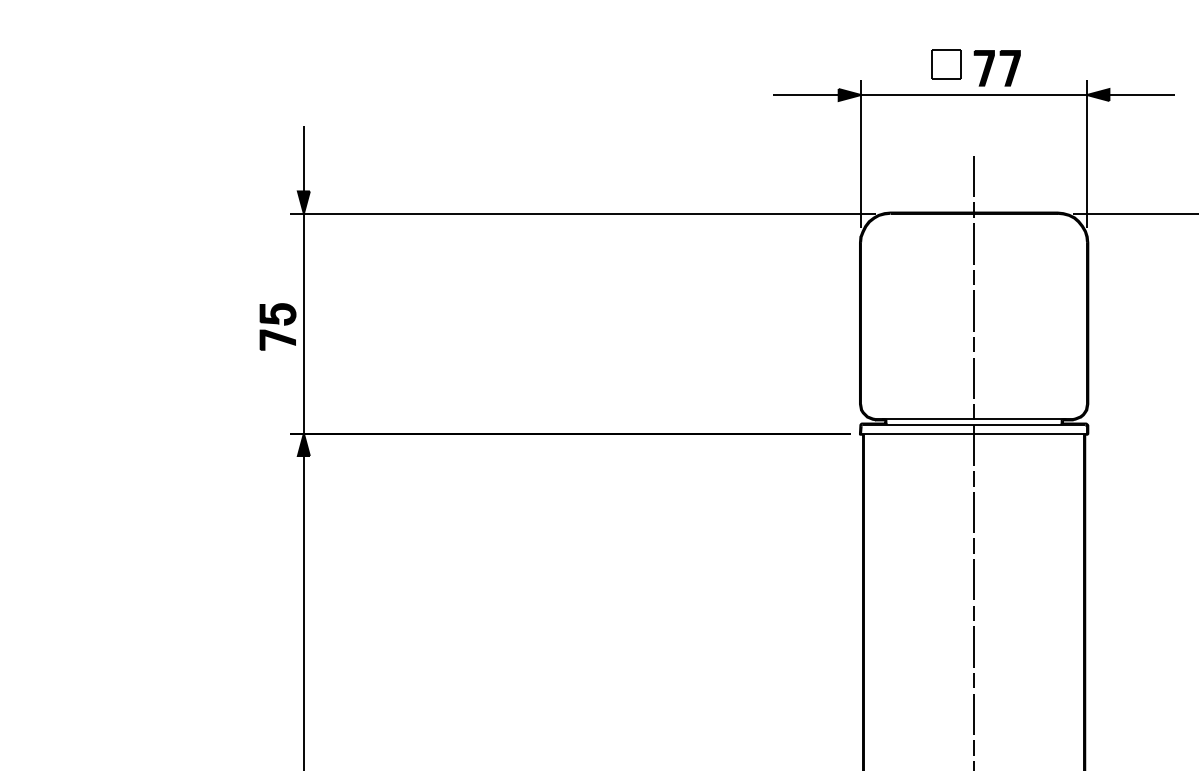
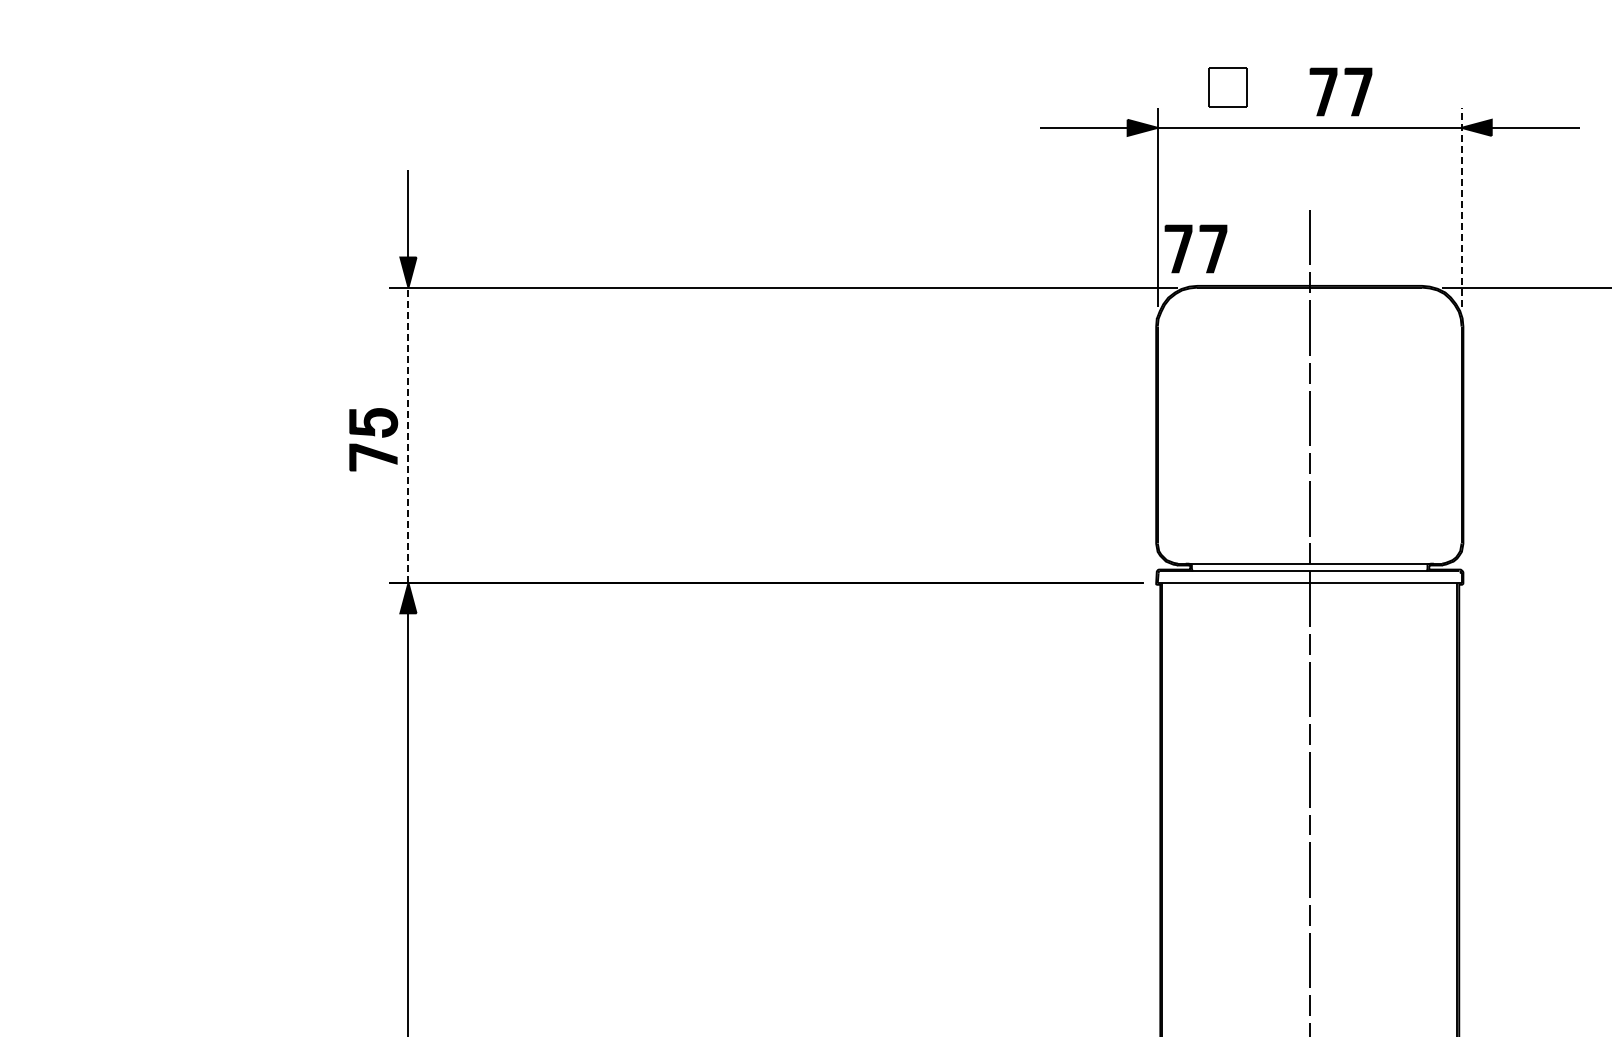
part: (946, 65) -> (1227, 87), moved
line: (1086, 154) -> (1461, 207), solid -> dashed
part: (883, 181) -> (1188, 244), added
line: (303, 323) -> (408, 435), solid -> dashed

